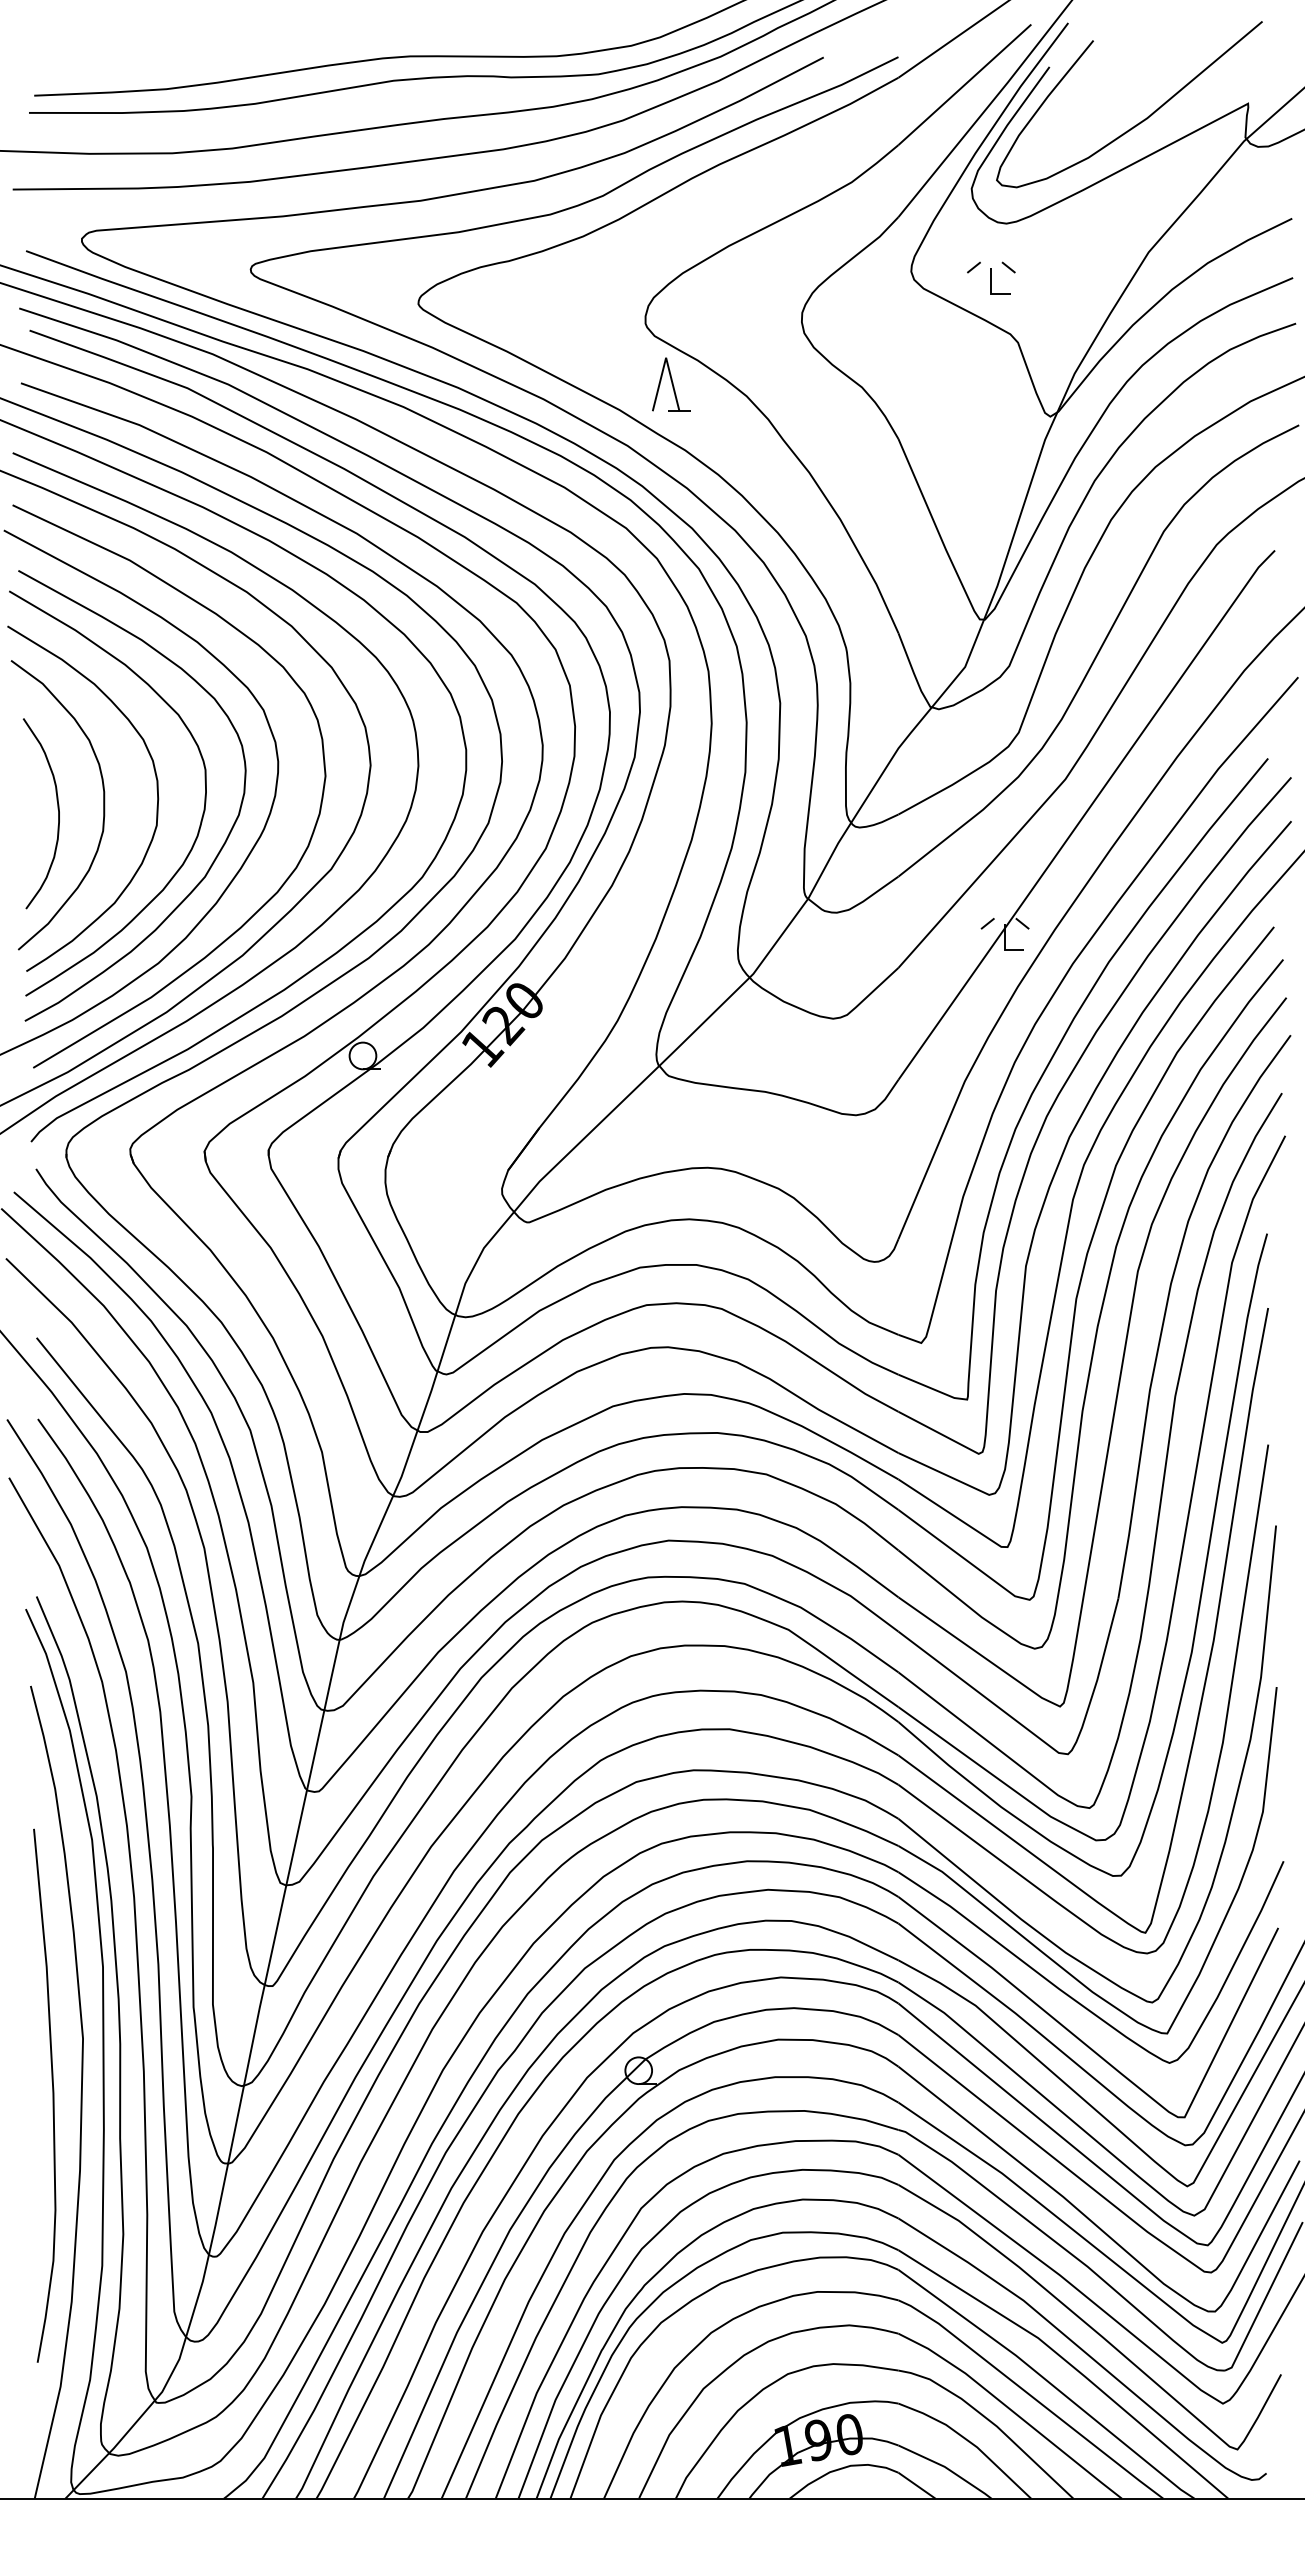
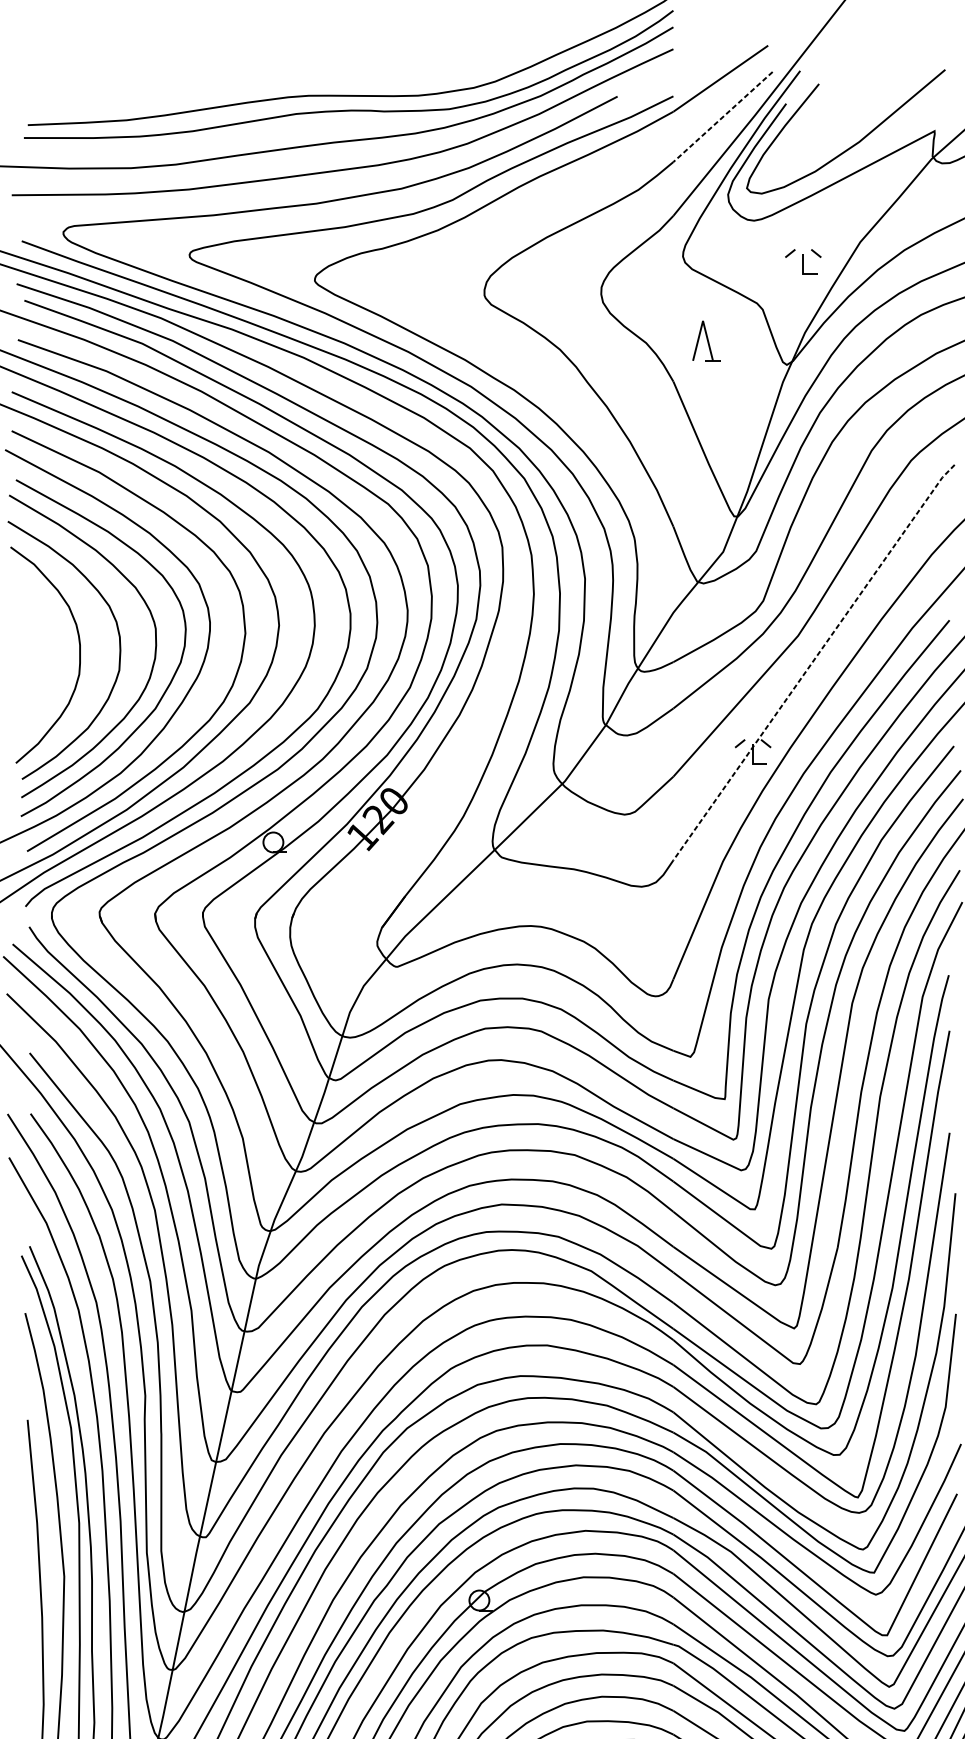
line: (964, 84) -> (722, 116), solid -> dashed
part: (991, 277) -> (803, 260), moved
part: (671, 384) -> (707, 340), moved
curve: (57, 809) -> (45, 658), removed
line: (1085, 813) -> (813, 661), solid -> dashed

